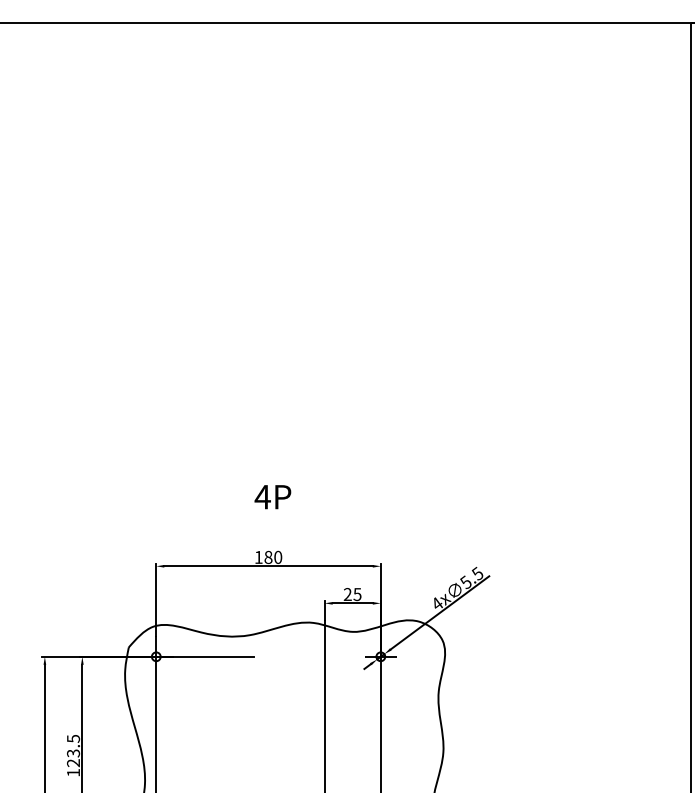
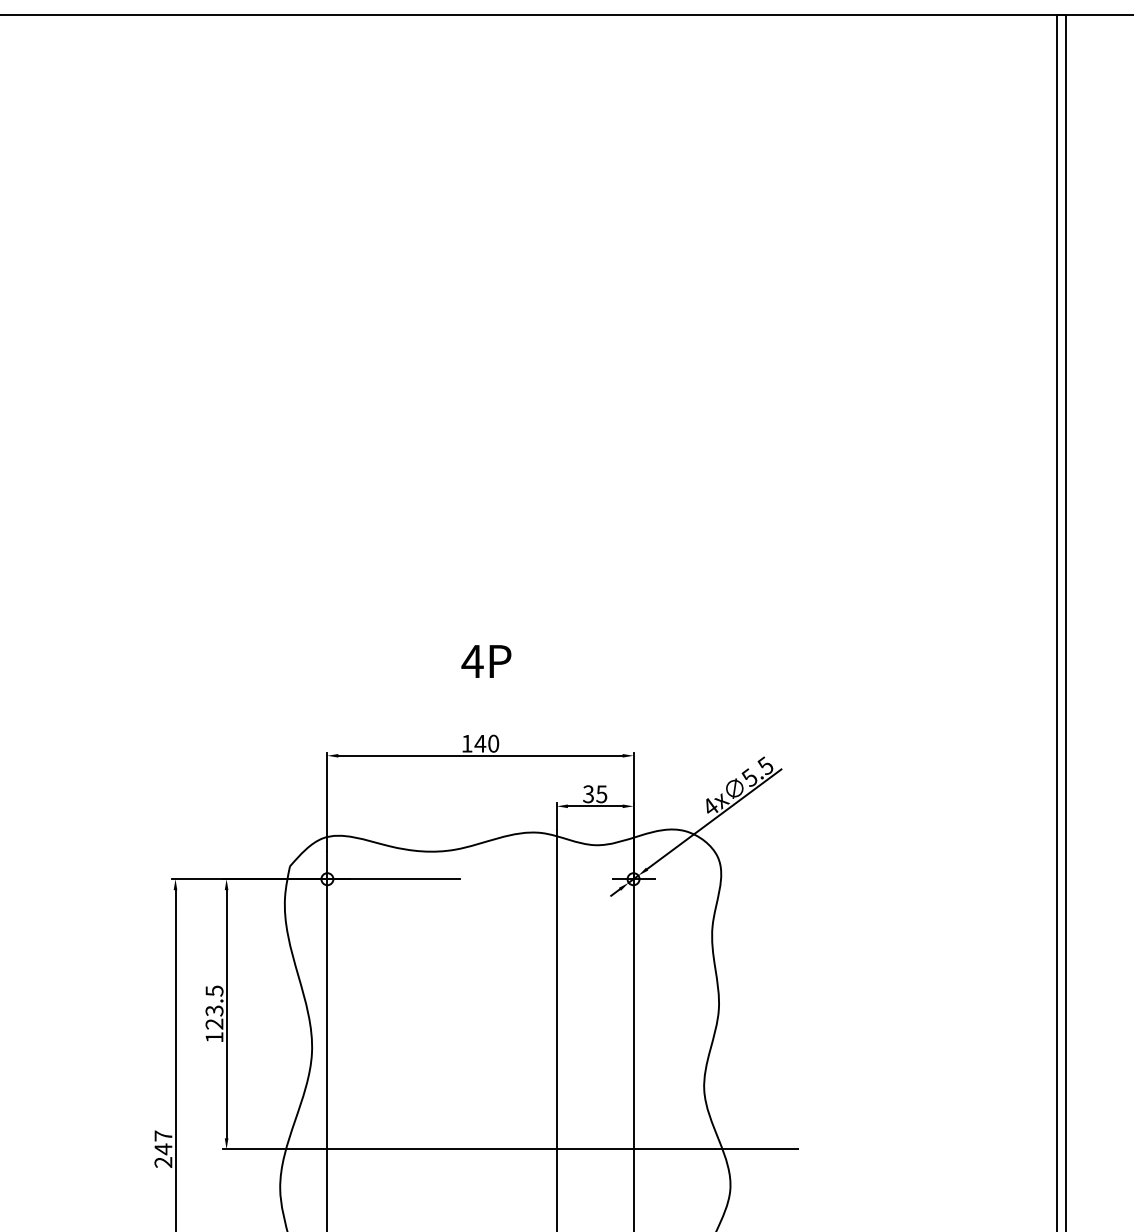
text: (268, 557) -> (480, 743), 180 -> 140
text: (347, 594) -> (588, 794), 25 -> 35

